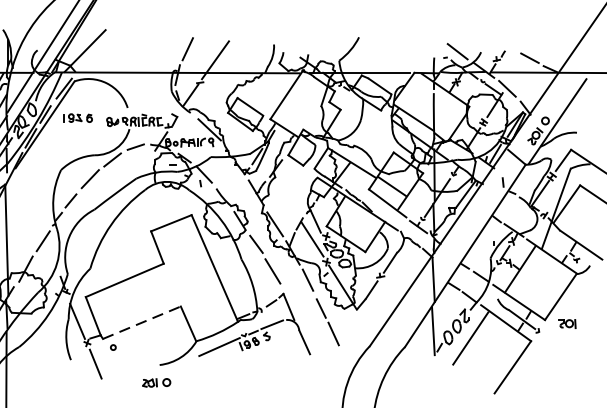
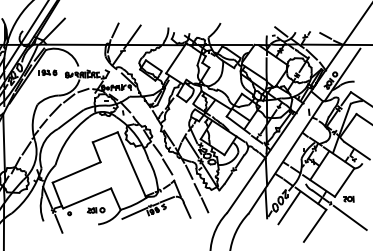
line: (142, 322) -> (87, 198), dashed -> solid
line: (568, 353) -> (349, 217), added
part: (155, 383) -> (95, 210), moved

